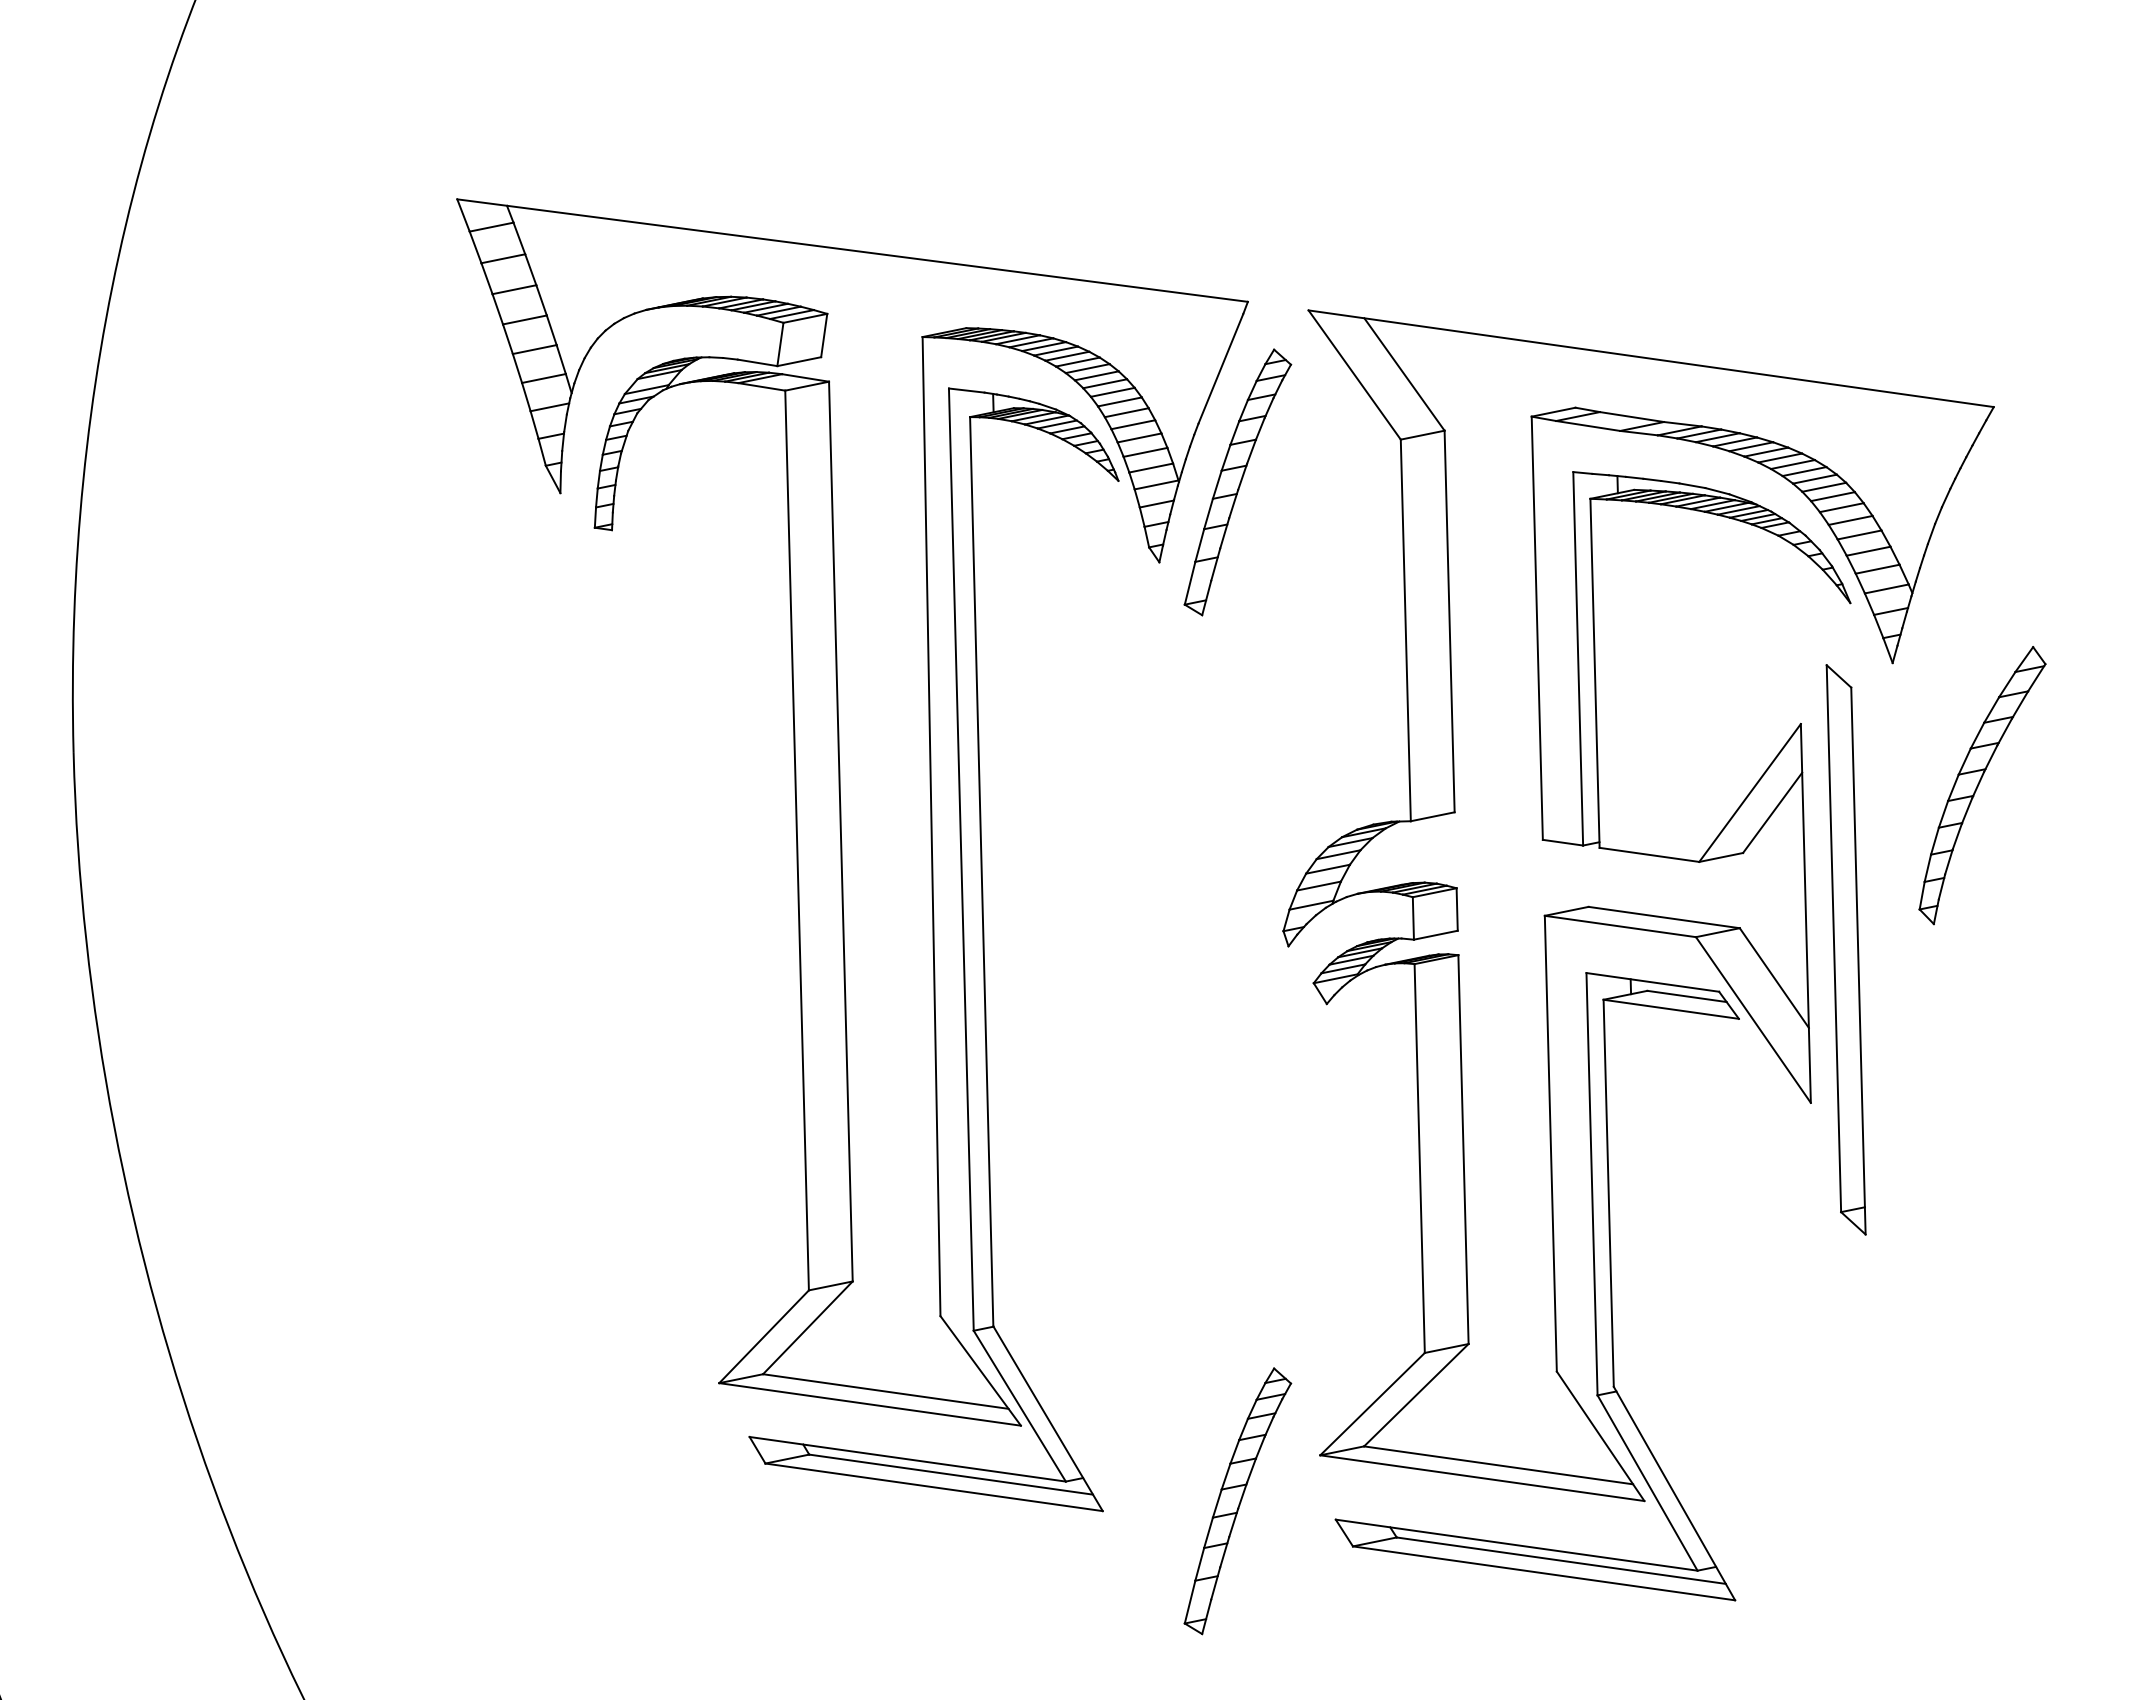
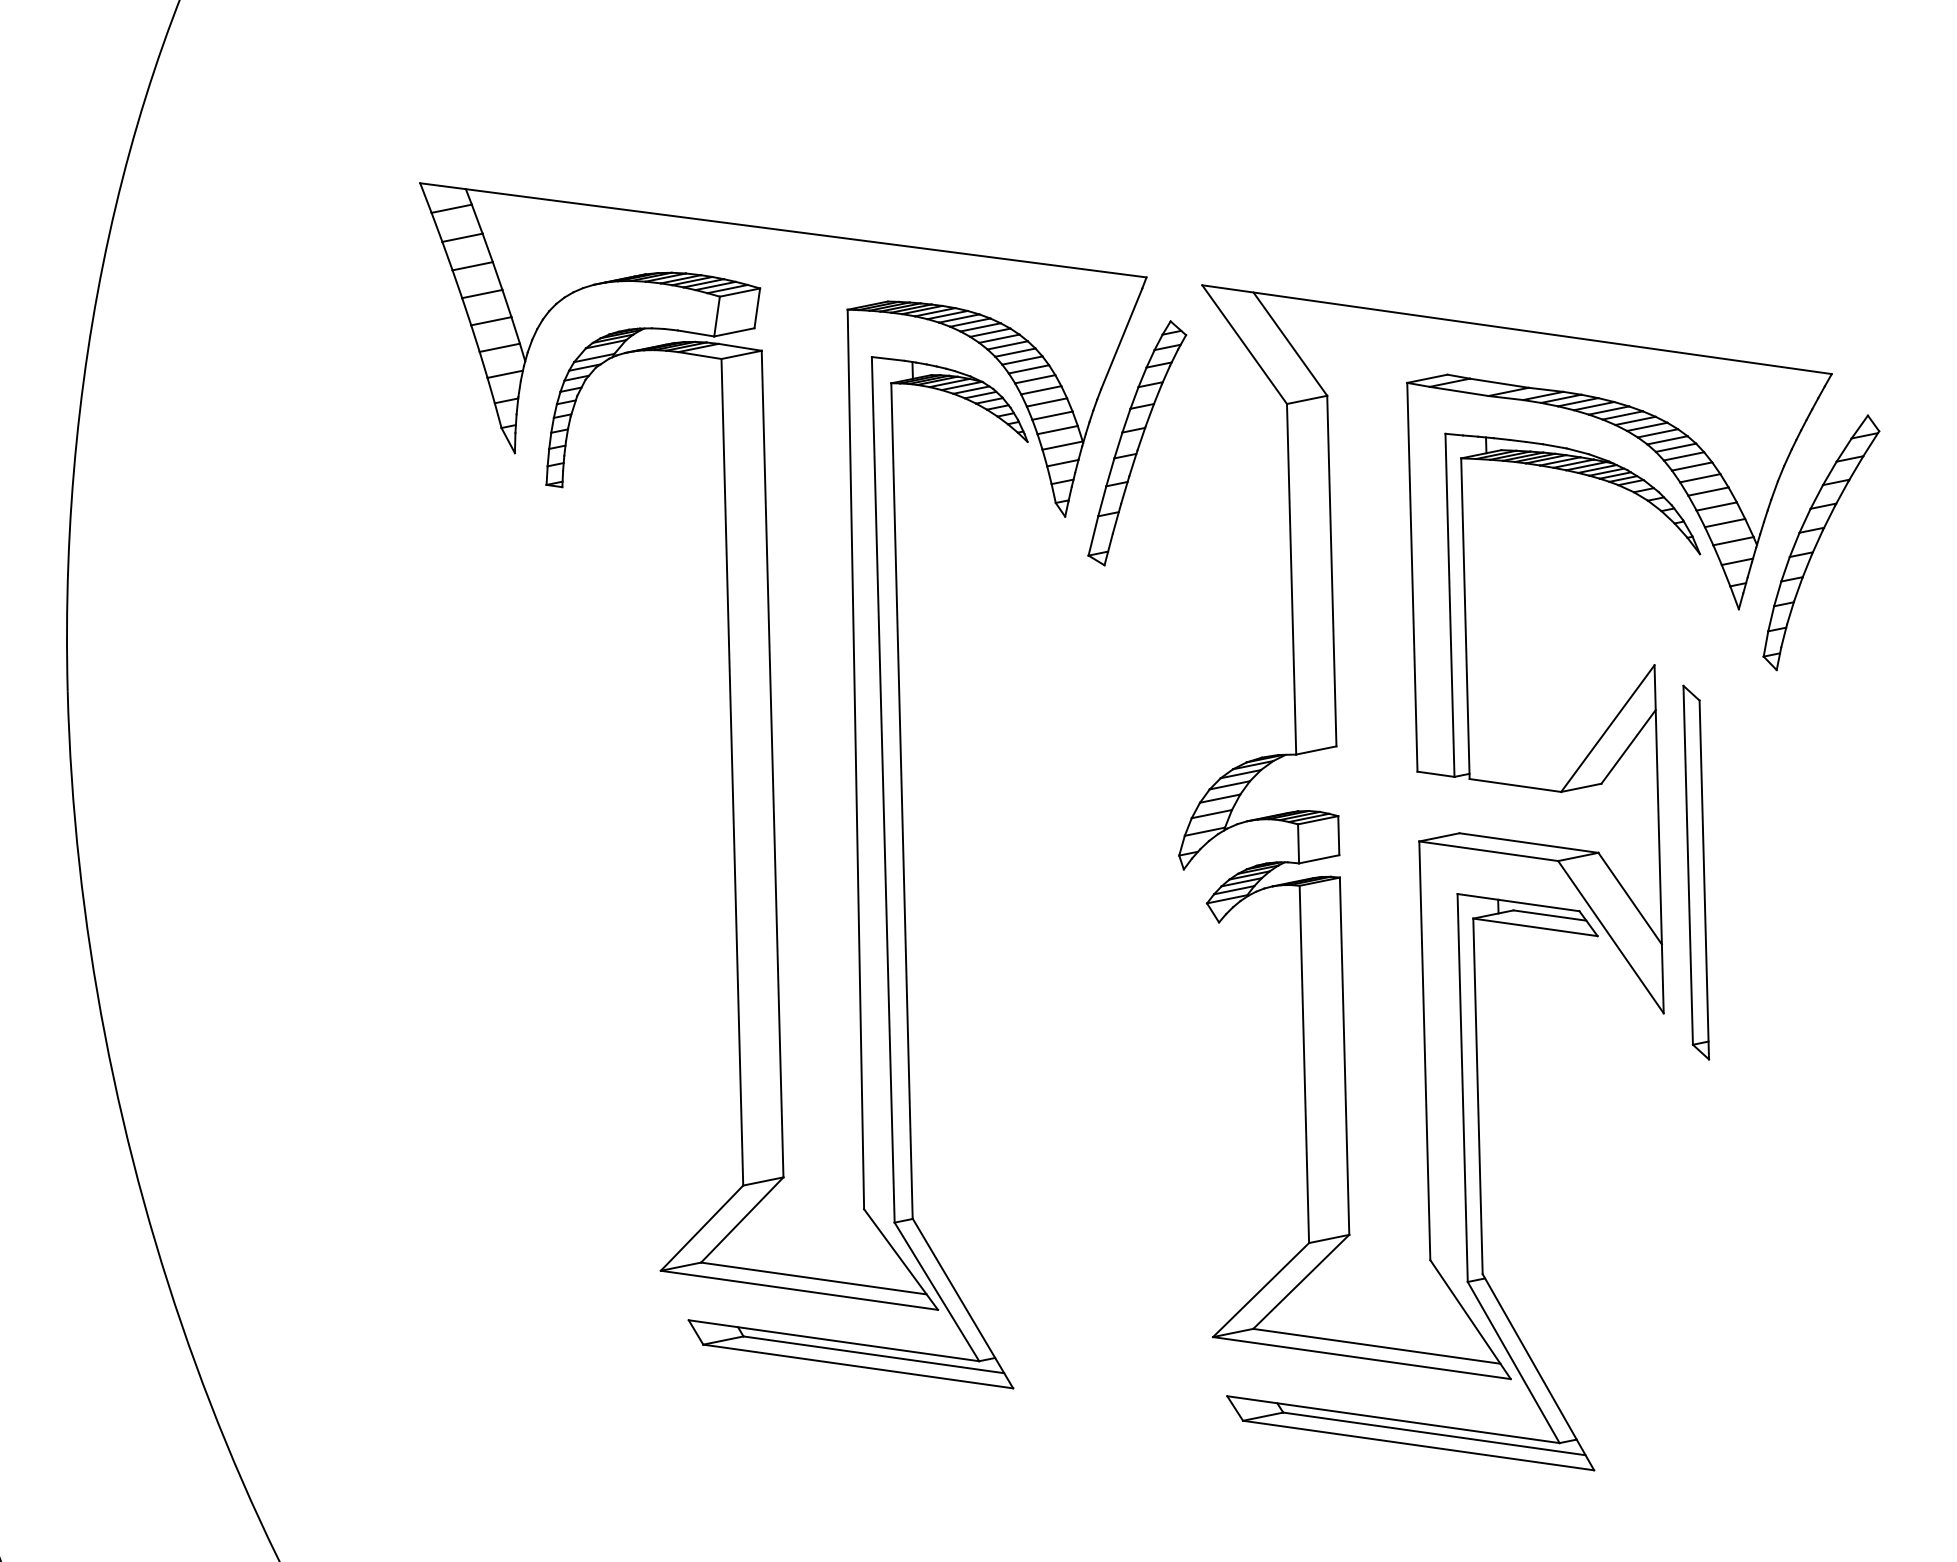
part: (1982, 785) -> (1821, 542), moved
part: (1846, 949) -> (1696, 872), size x0.71
part: (1238, 1501) -> (1137, 1379), removed

